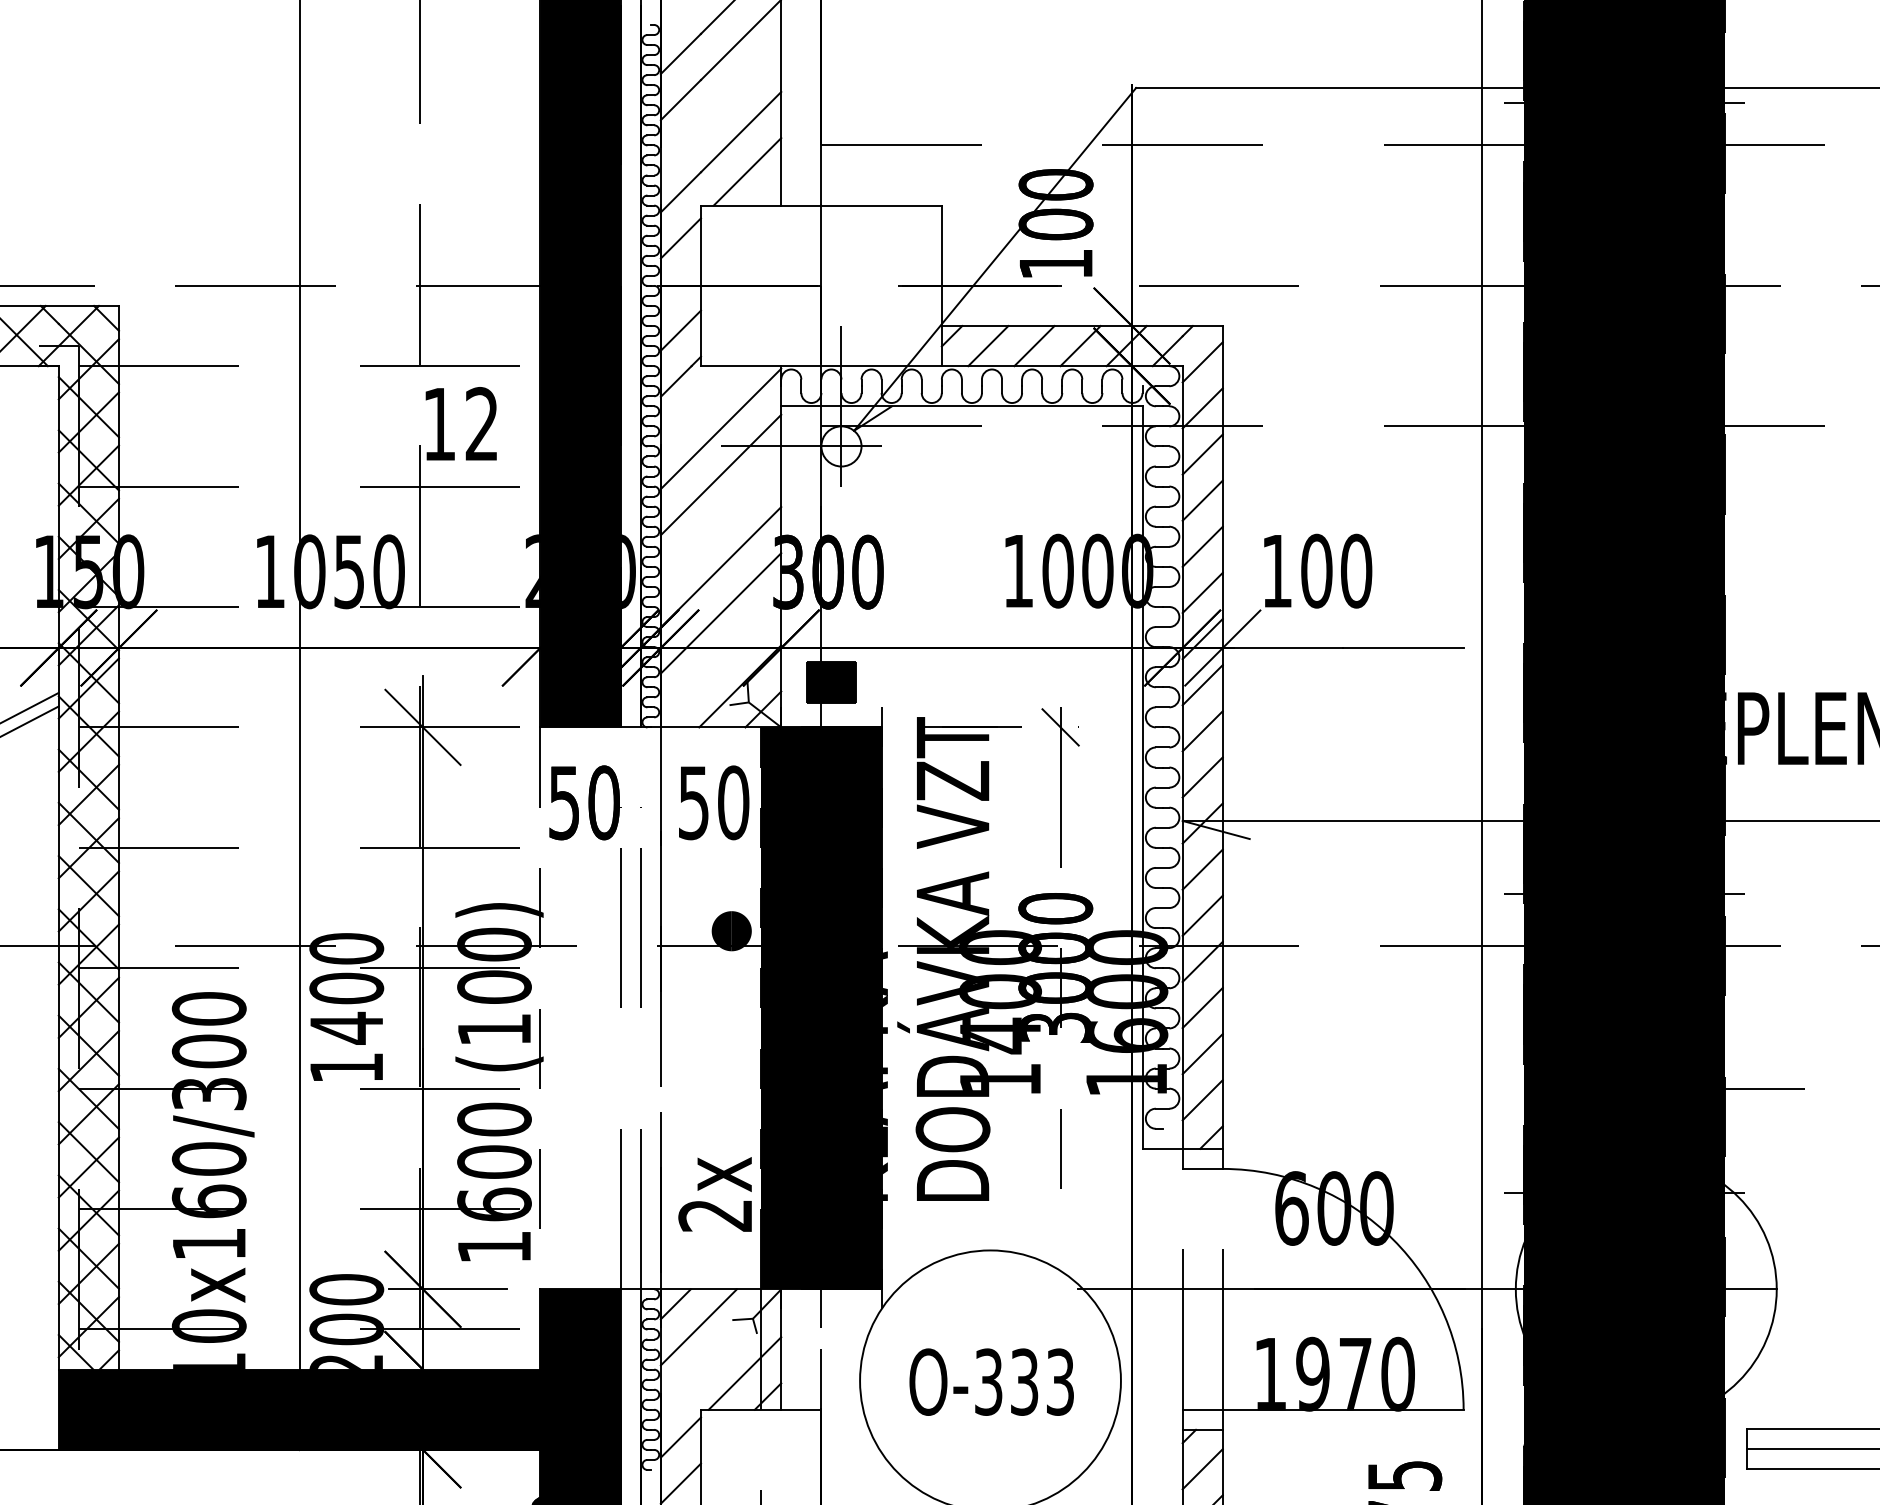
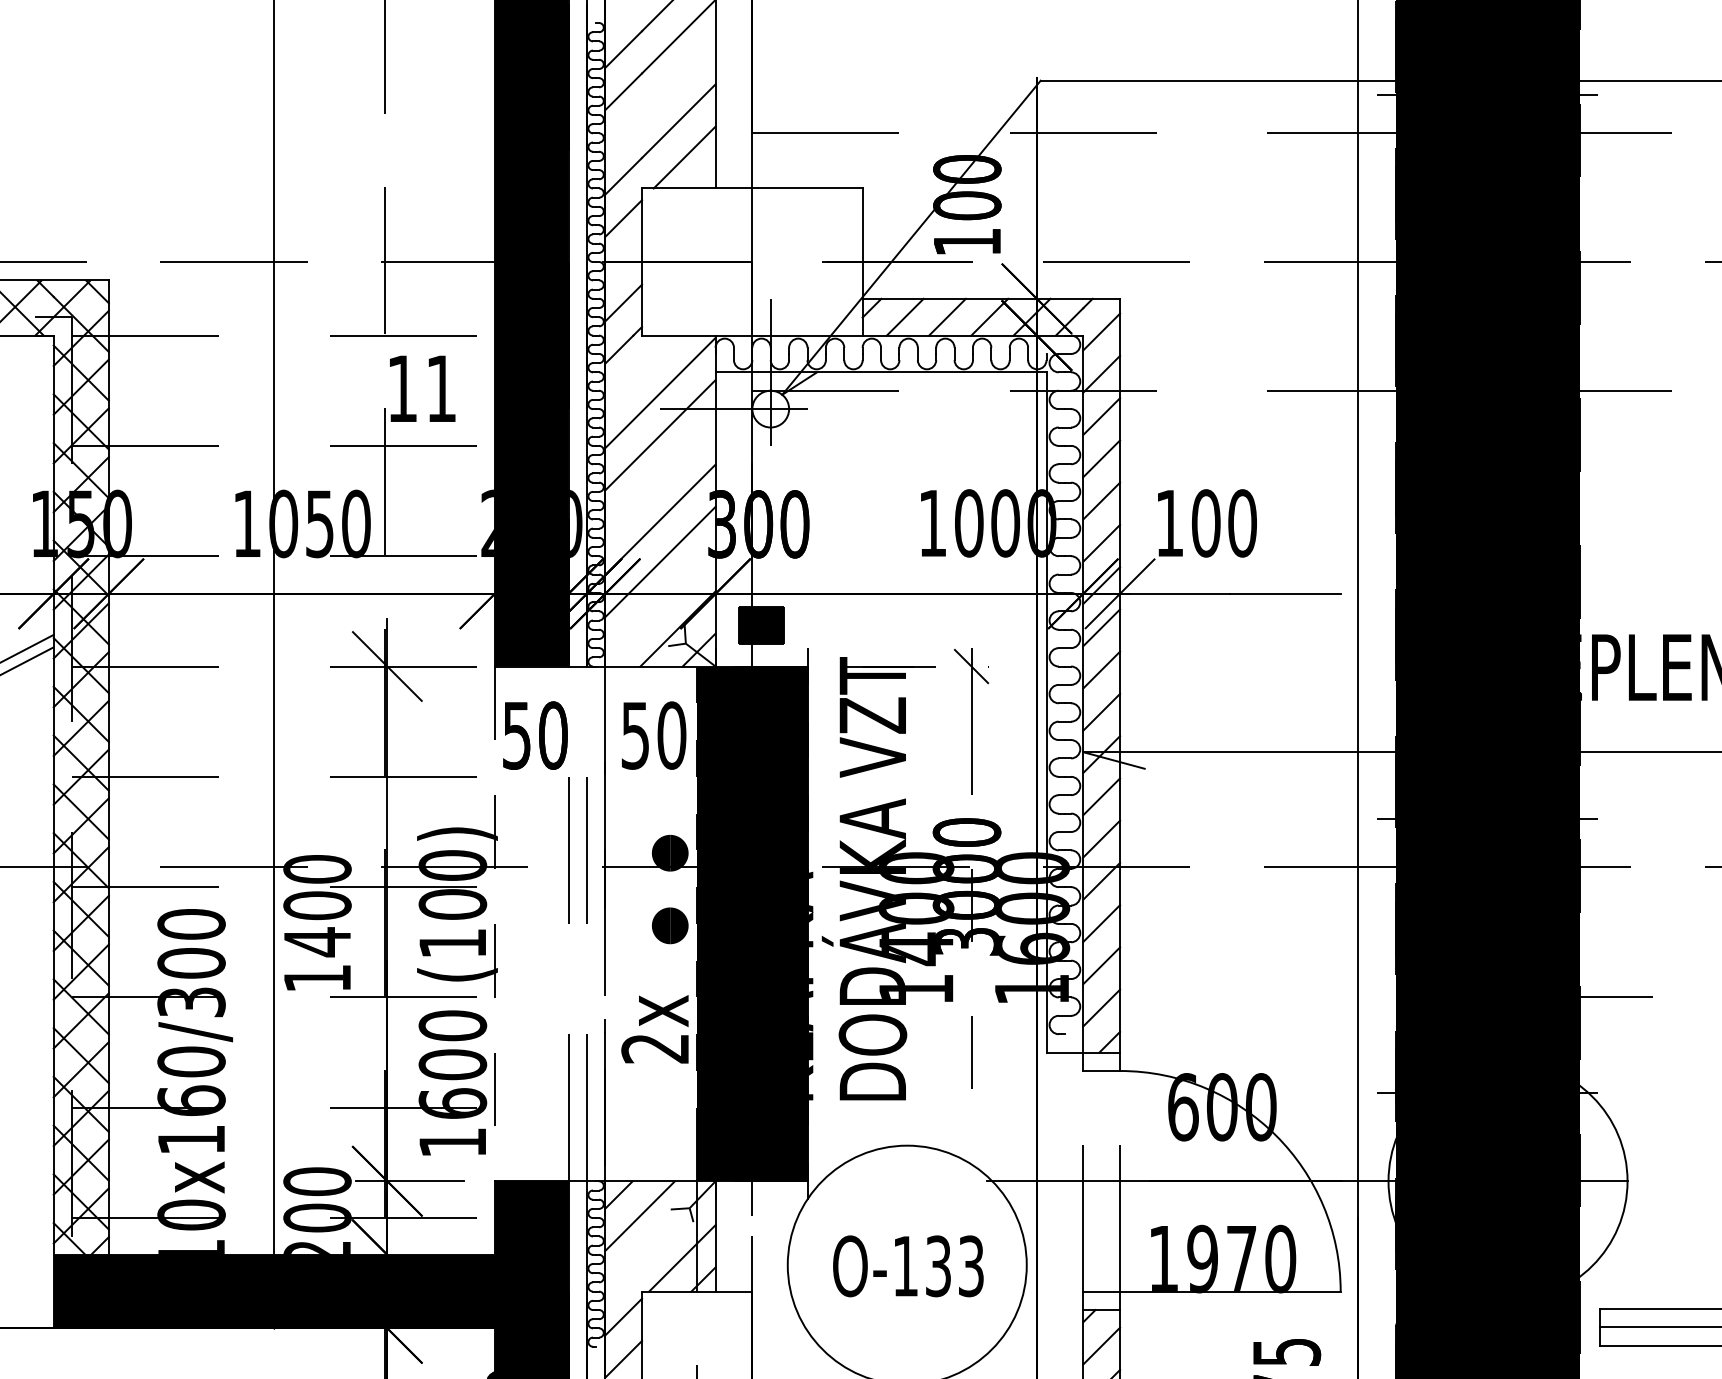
text: (481, 423) -> (440, 388), 12 -> 11
part: (731, 1010) -> (669, 925), added
text: (714, 1194) -> (654, 1029), moved
text: (988, 1381) -> (905, 1265), O-333 -> O-133

